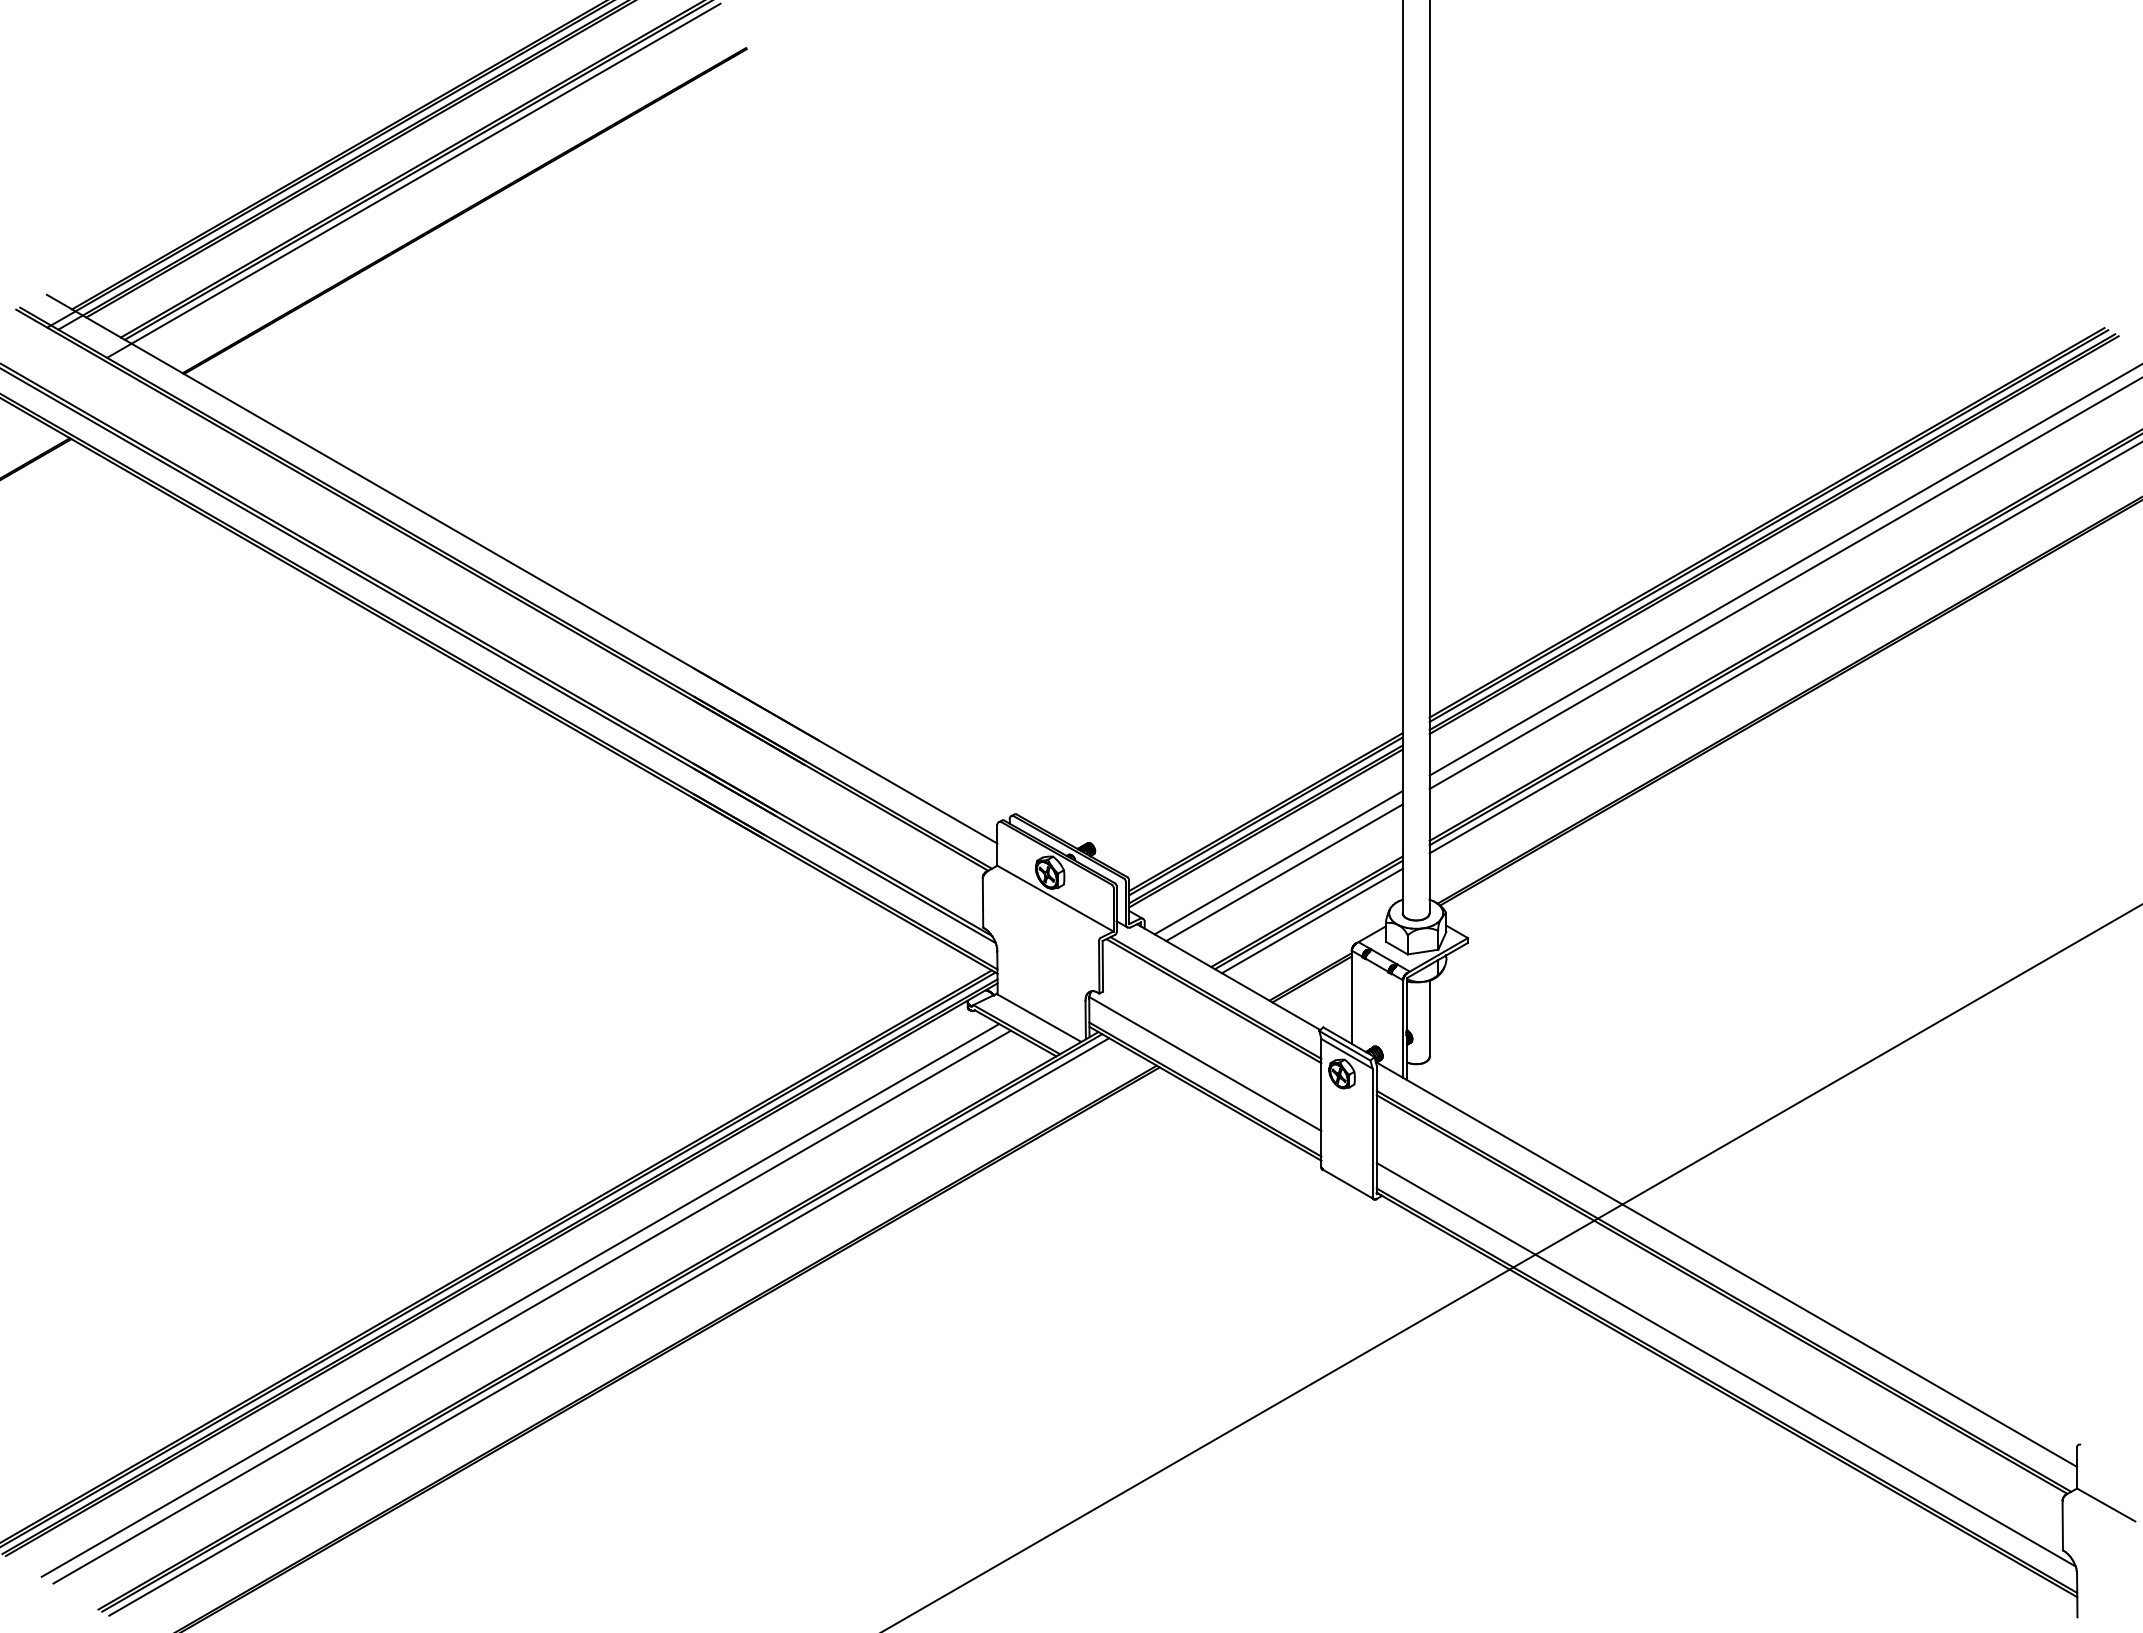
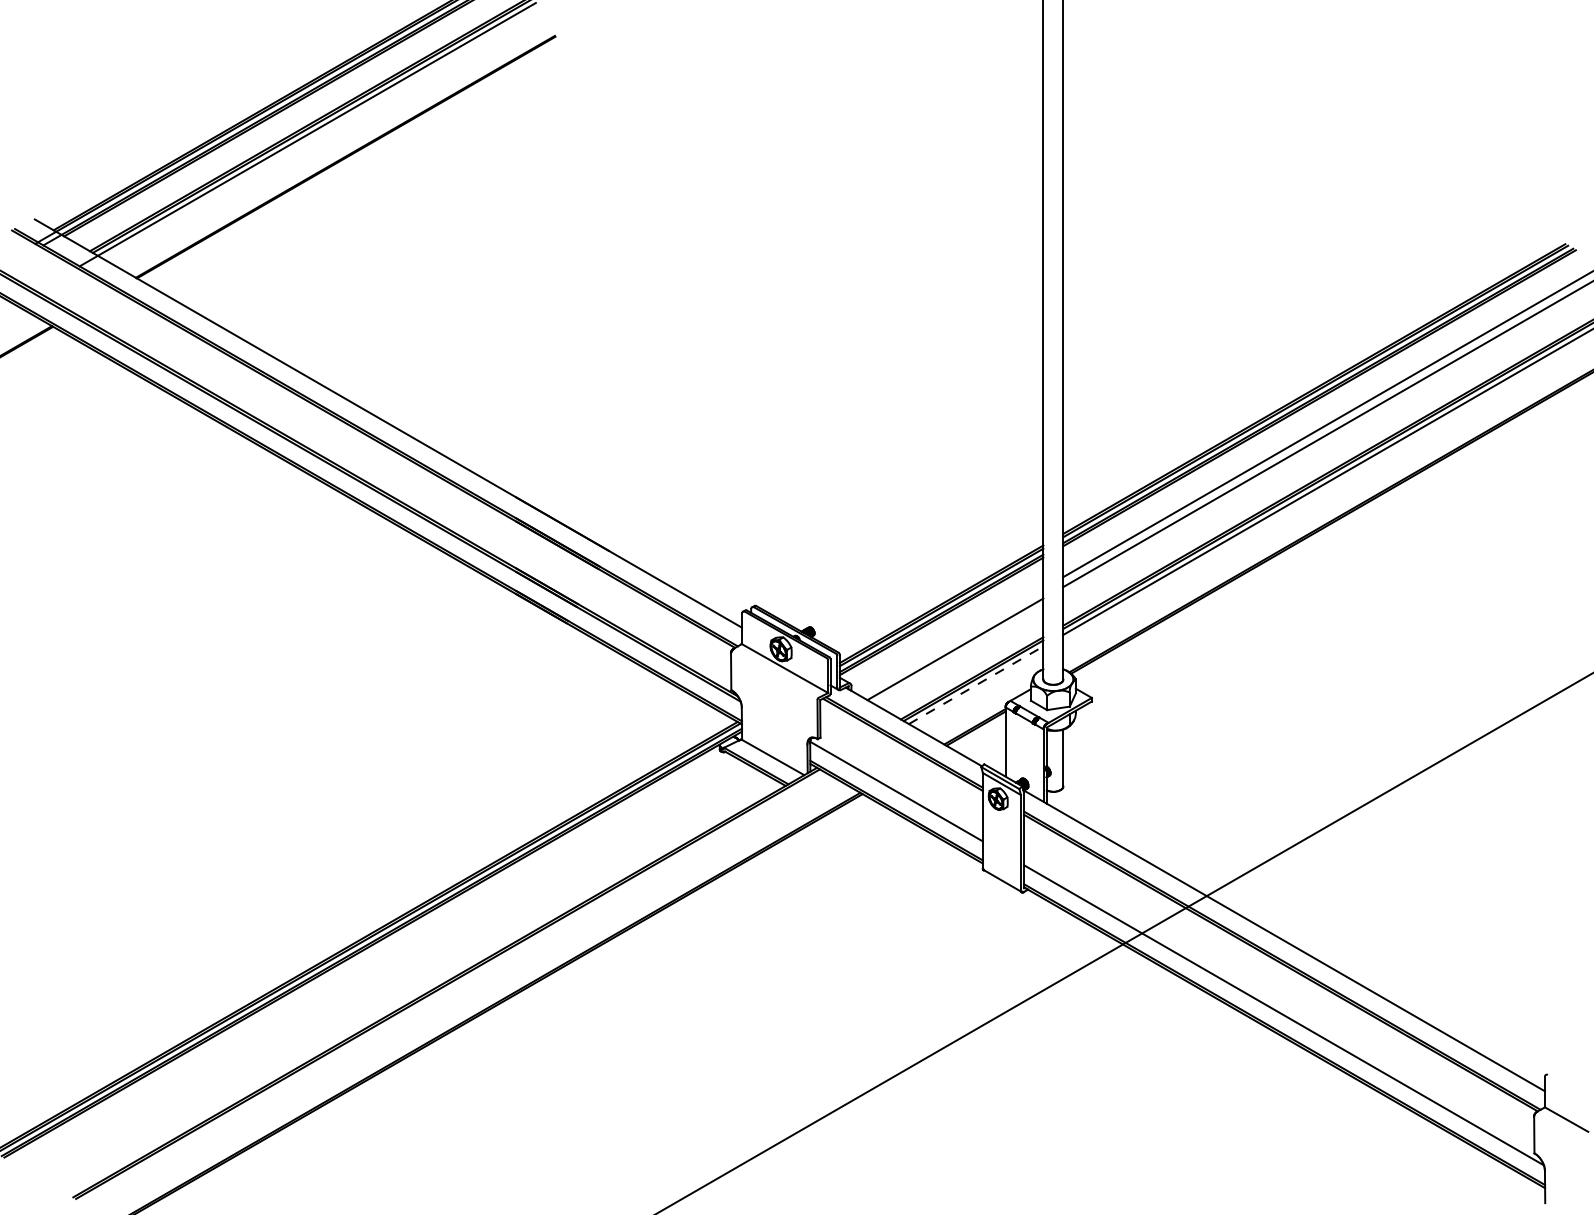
line: (1278, 862) -> (950, 641), removed
line: (1312, 920) -> (976, 684), solid -> dashed
line: (520, 1300) -> (387, 967), removed
line: (531, 1306) -> (395, 971), removed
line: (609, 1326) -> (453, 986), removed

